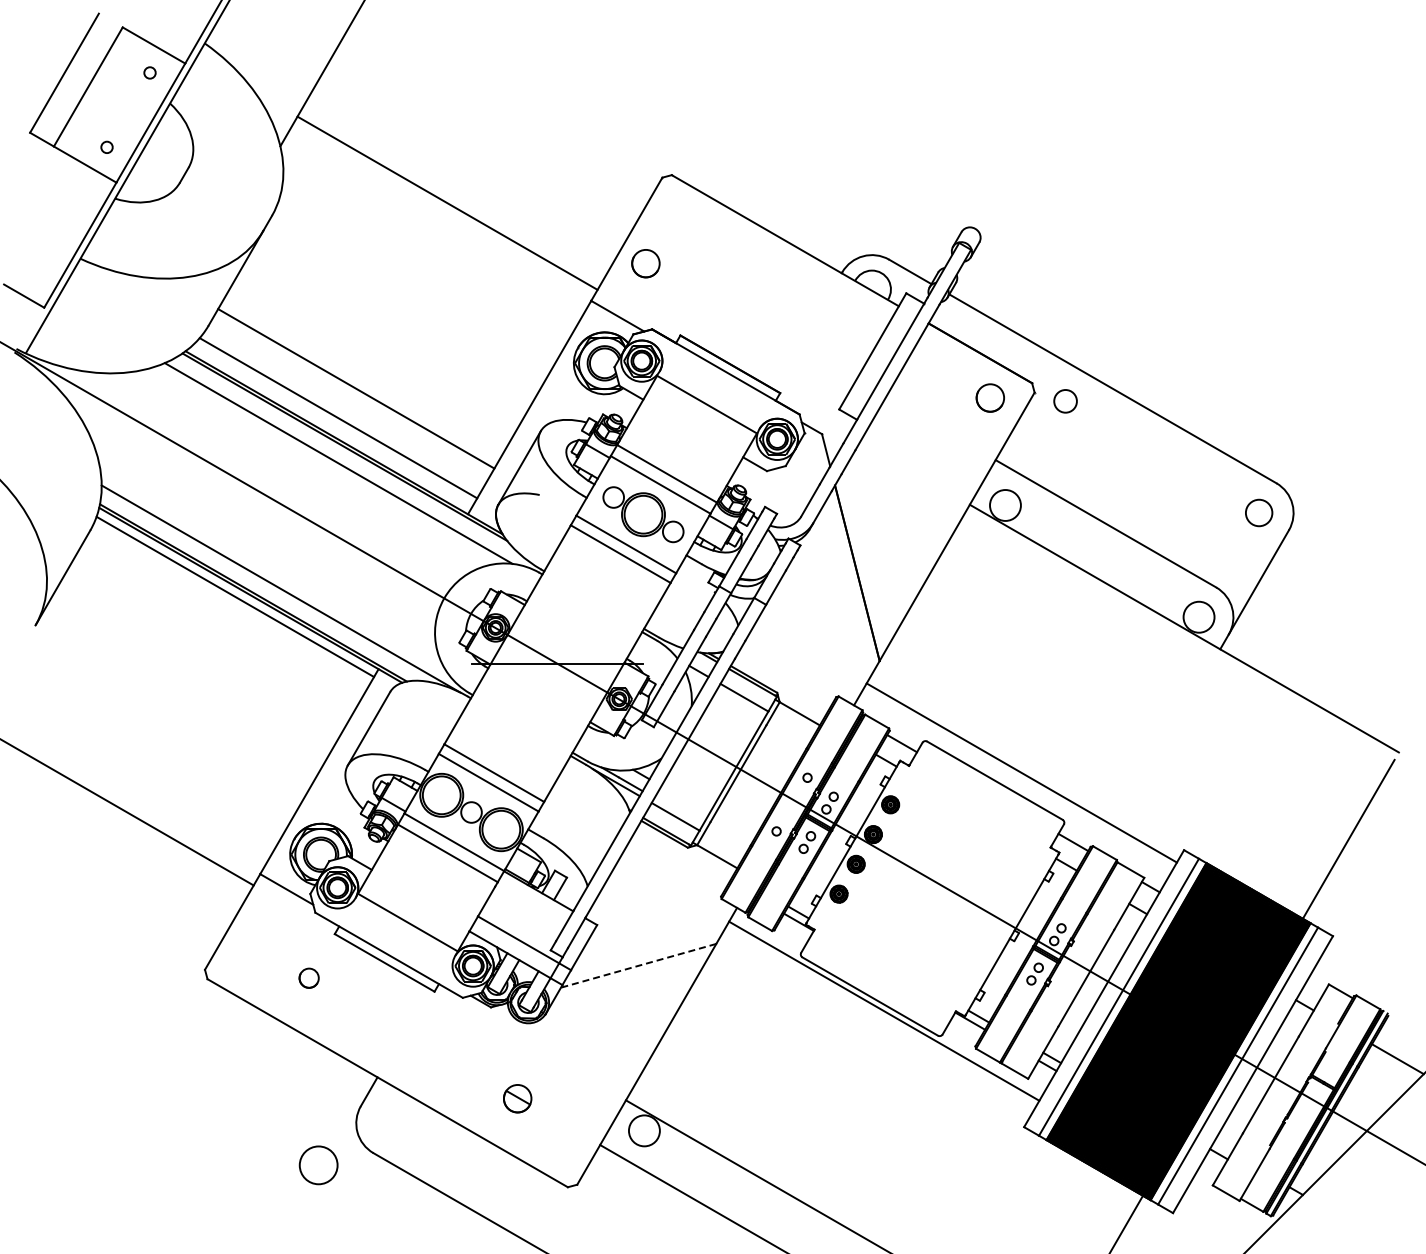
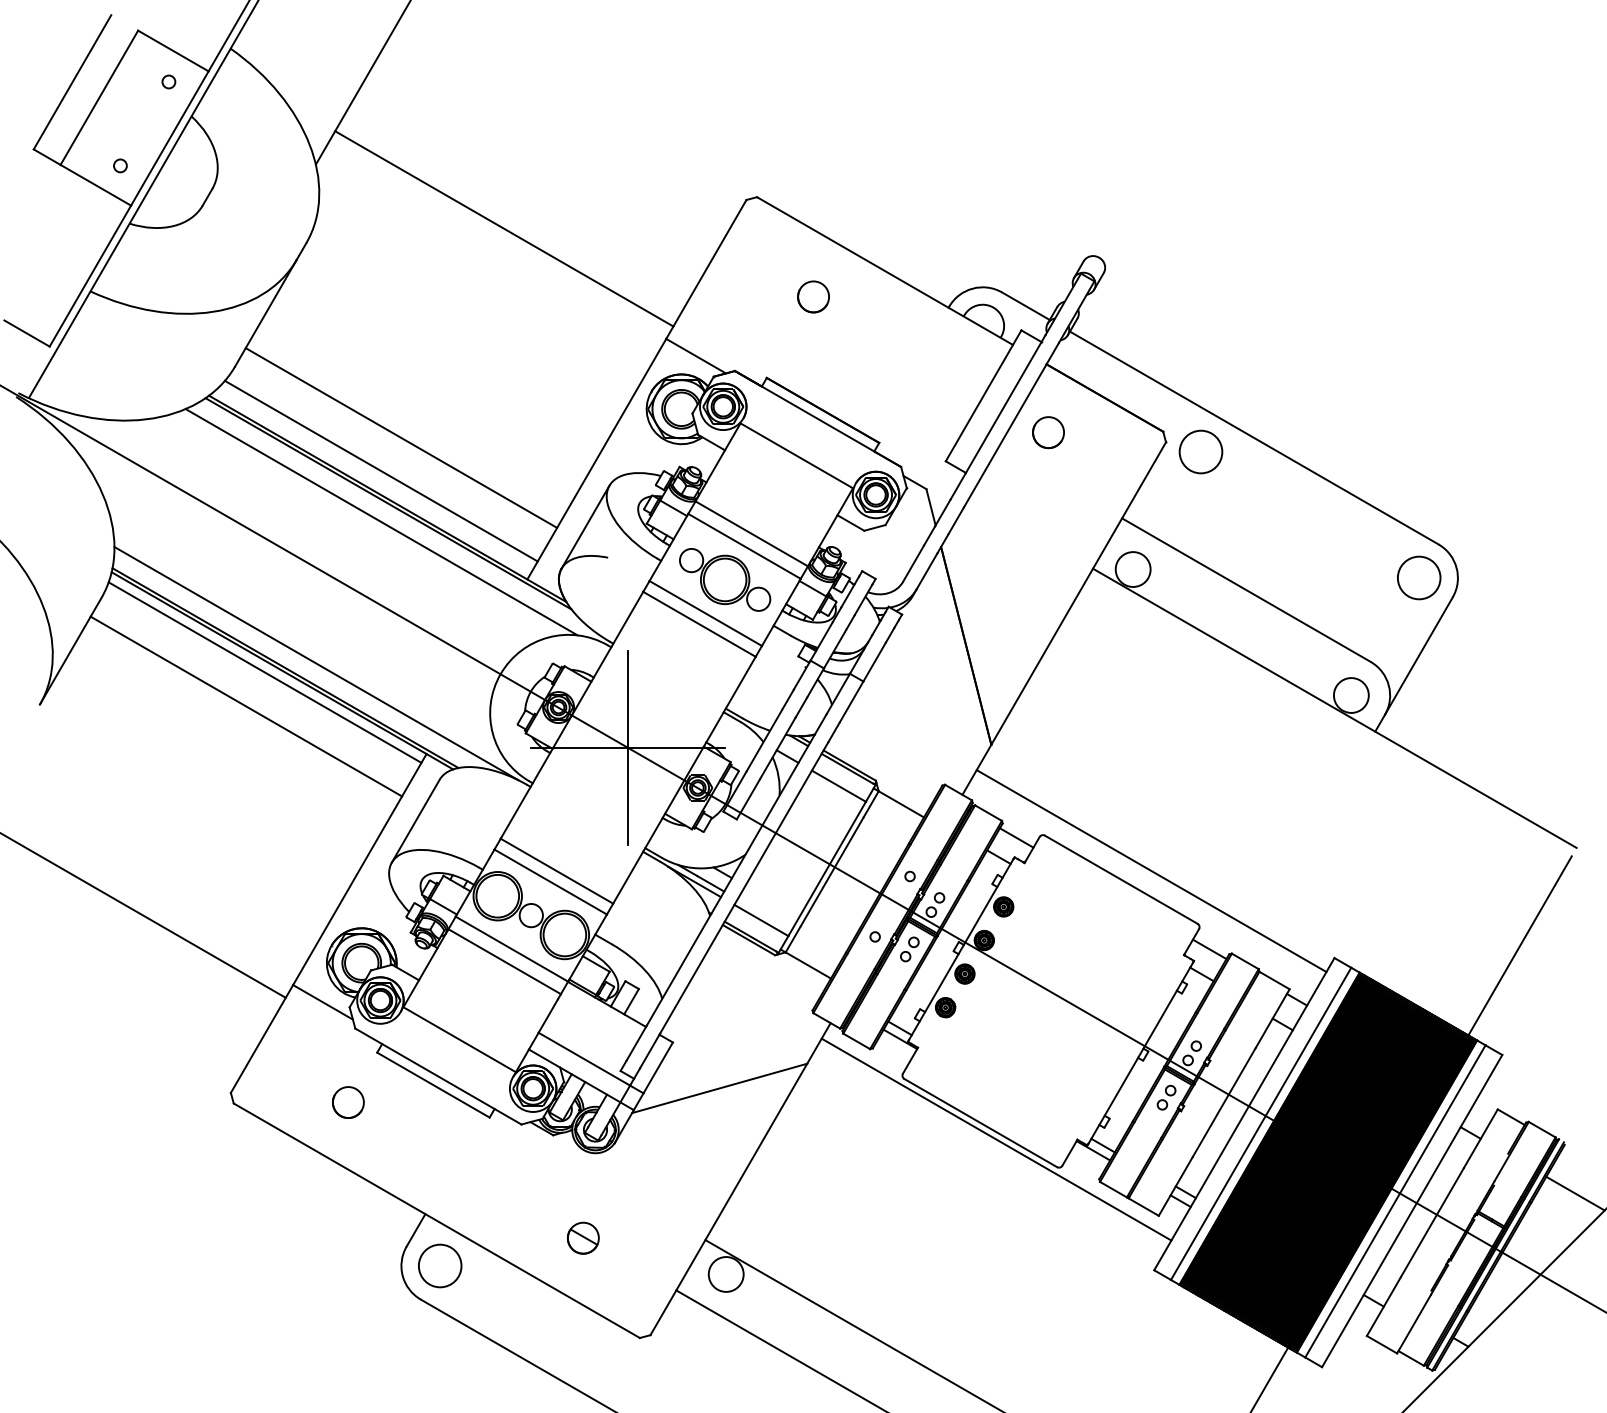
circle: (645, 263) -> (813, 296), moved
circle: (989, 397) -> (1047, 432), moved
circle: (1065, 401) -> (1200, 452), size x1.67
circle: (1258, 512) -> (1418, 577), size x1.43
line: (218, 626) -> (246, 705), added
line: (557, 663) -> (628, 747), added
line: (638, 965) -> (719, 1088), dashed -> solid
circle: (308, 977) -> (347, 1101), size x1.43
circle: (318, 1165) -> (439, 1266), moved

